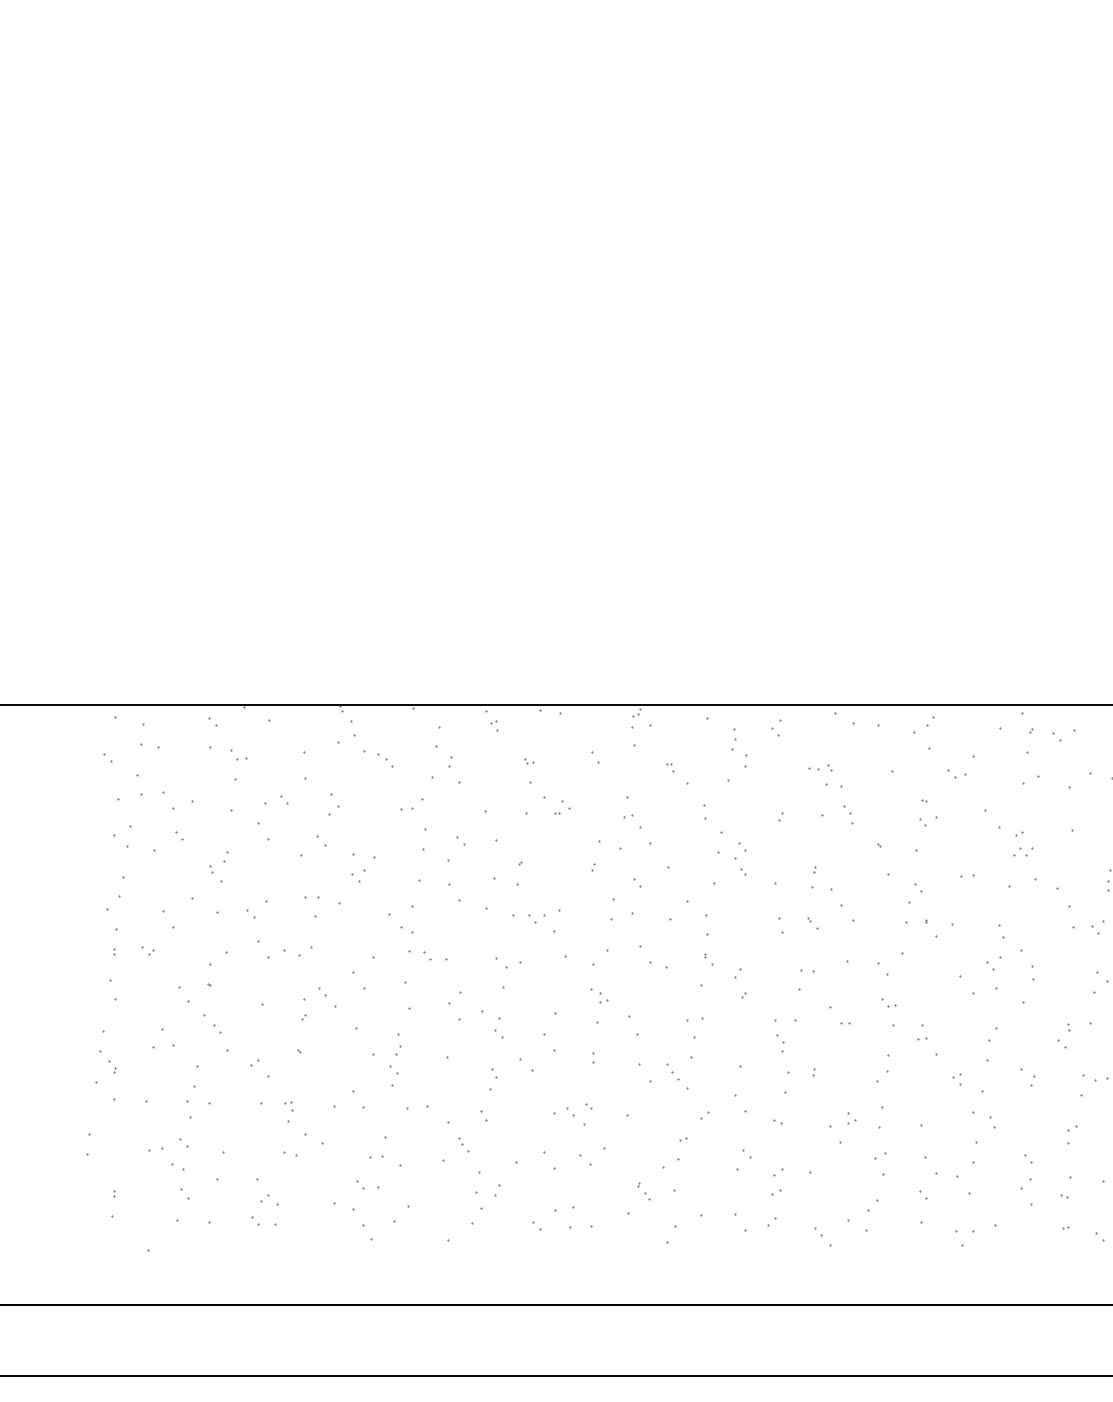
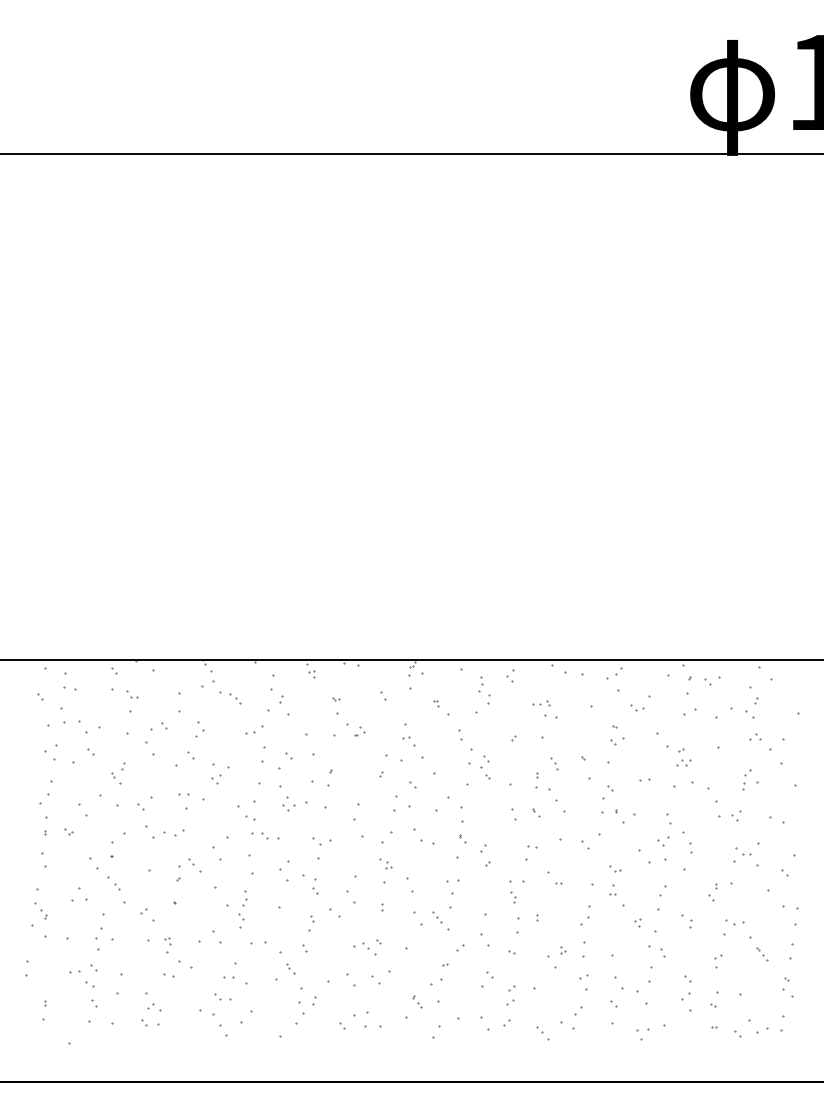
part: (848, 814) -> (554, 763), moved
part: (536, 918) -> (288, 807), moved
part: (888, 1002) -> (615, 868), moved

